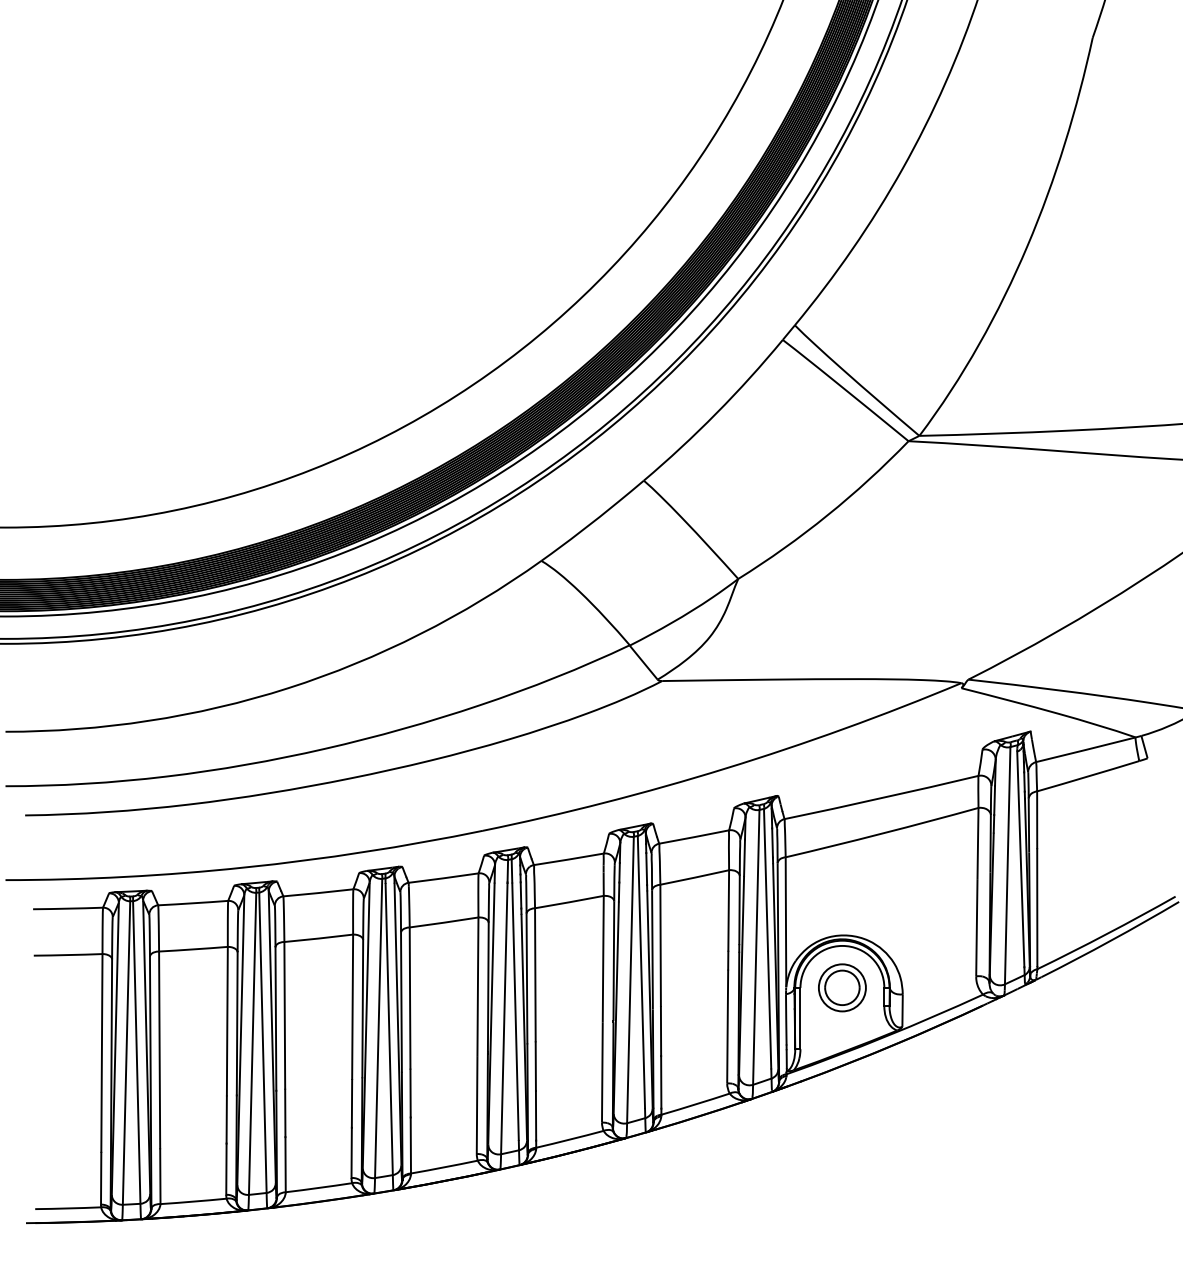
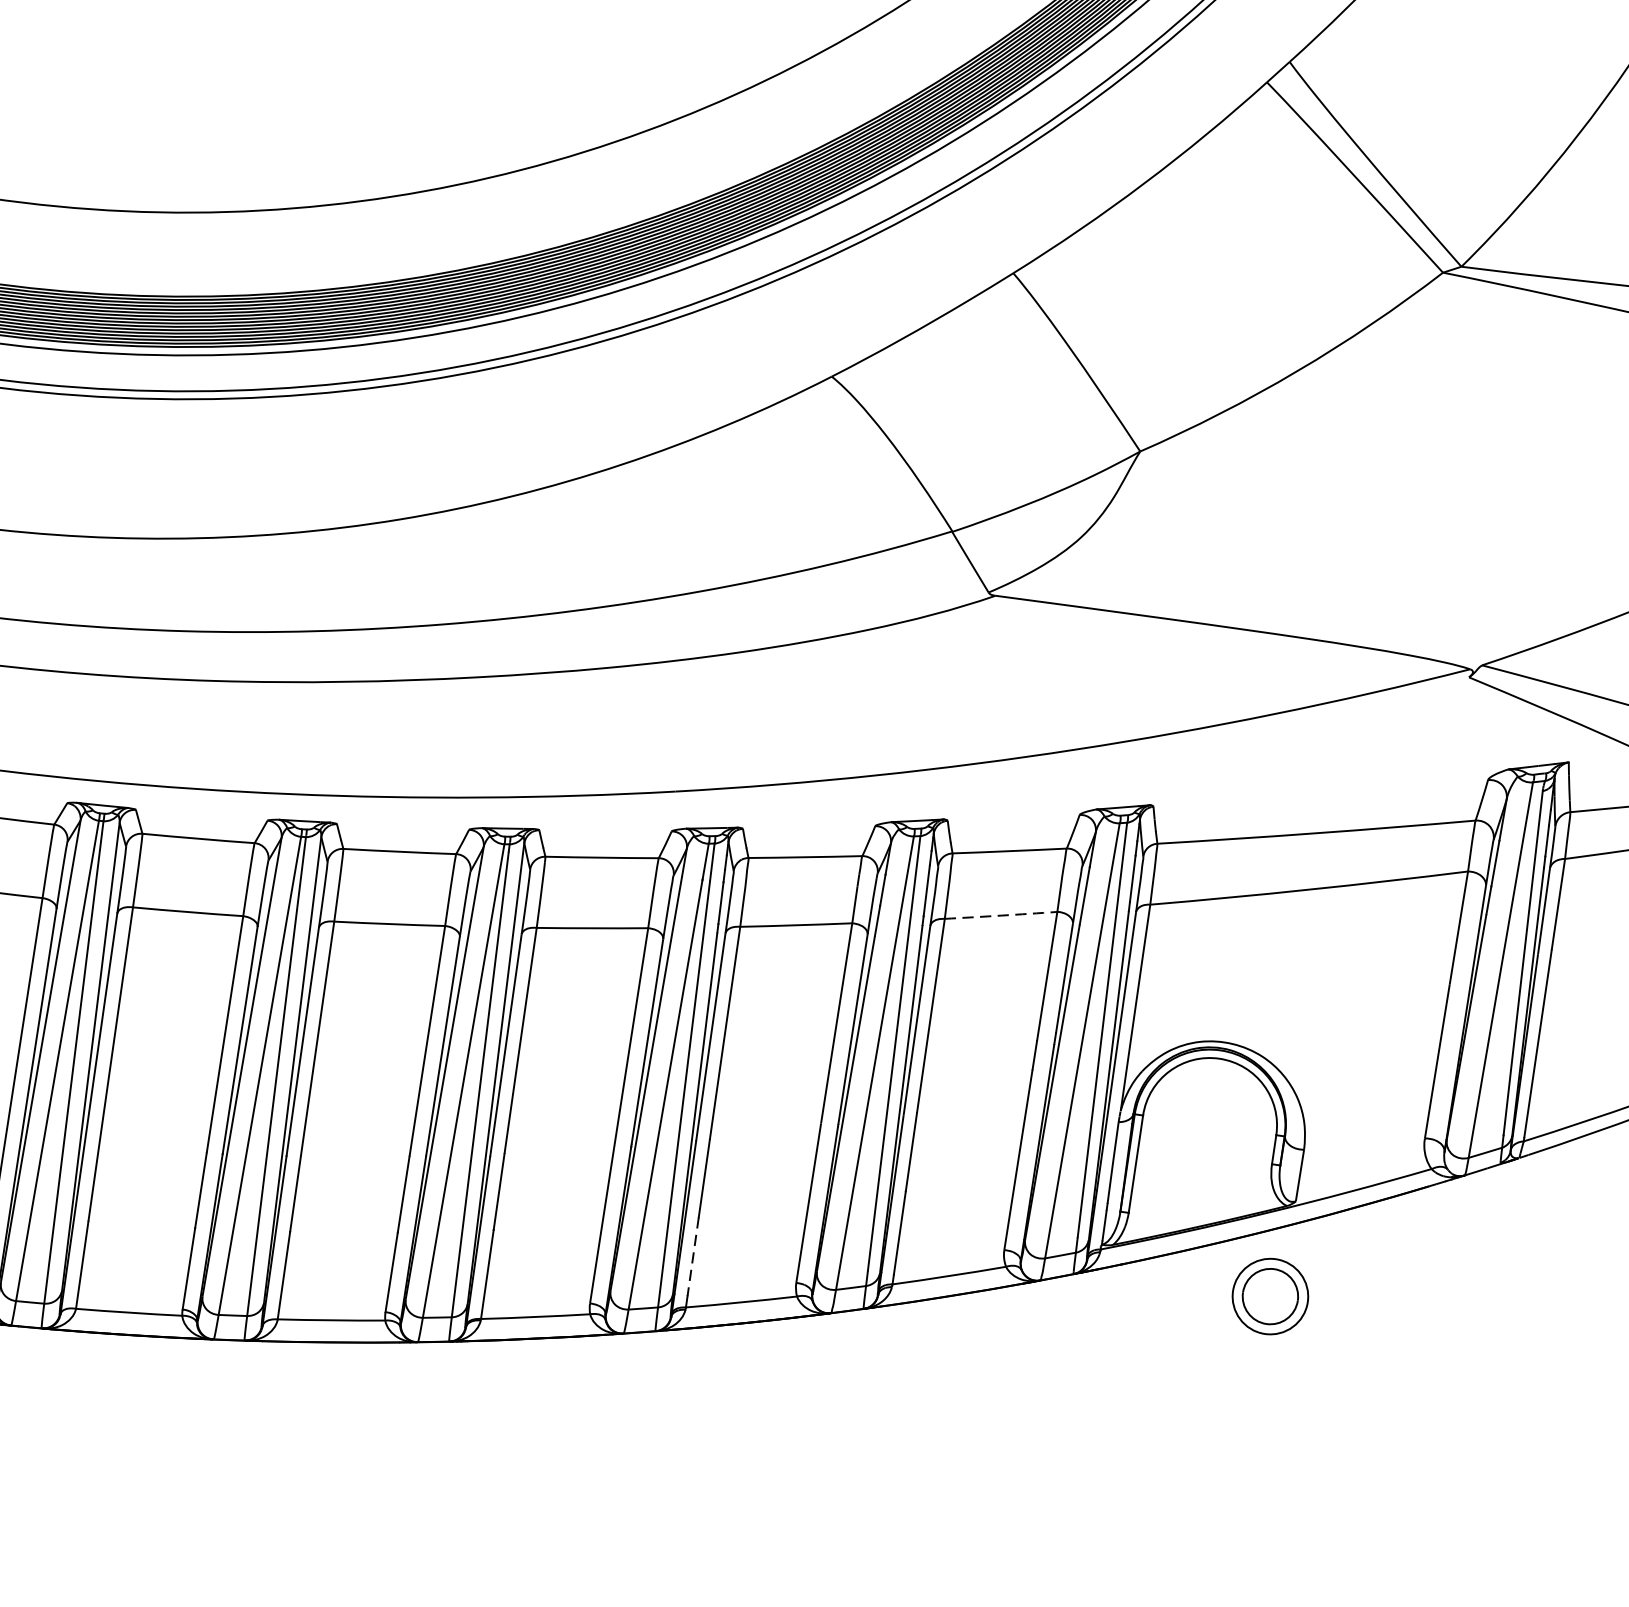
arc: (694, 877) -> (1000, 915), solid -> dashed
part: (842, 987) -> (1270, 1296), moved
line: (536, 1115) -> (693, 1256), solid -> dashed

